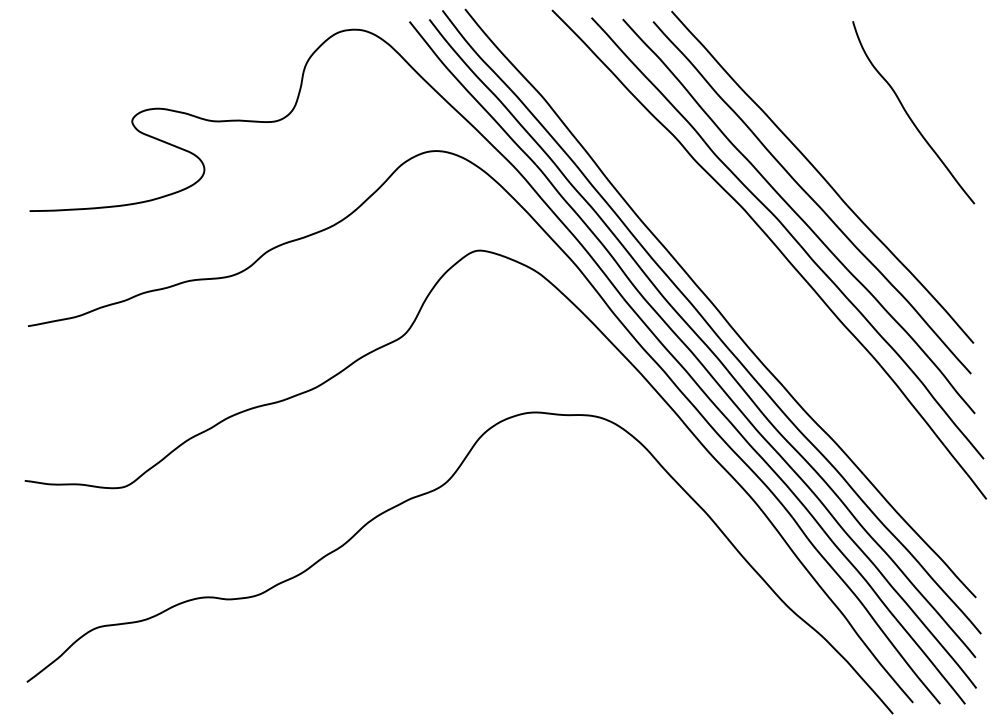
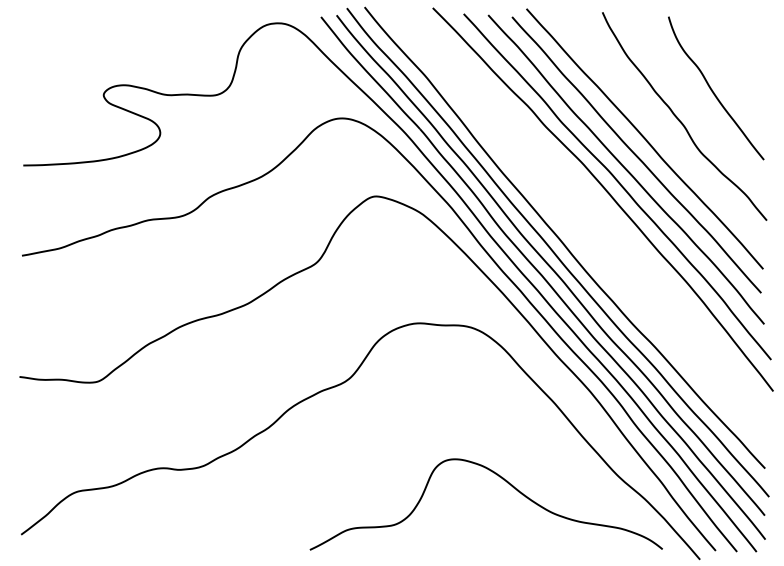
curve: (868, 153) -> (680, 120), added
curve: (642, 612) -> (503, 480), added

